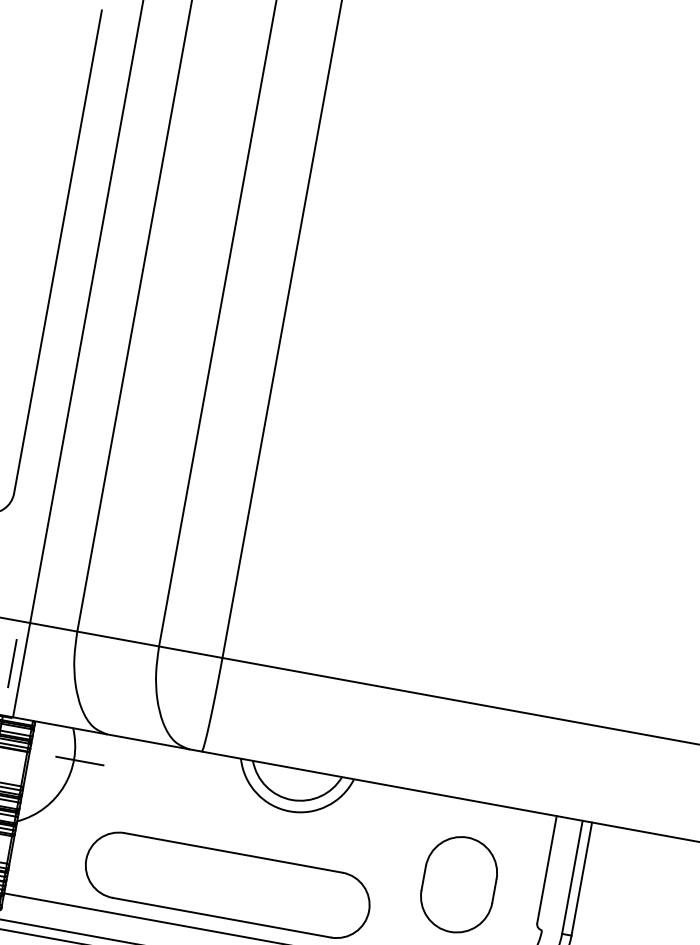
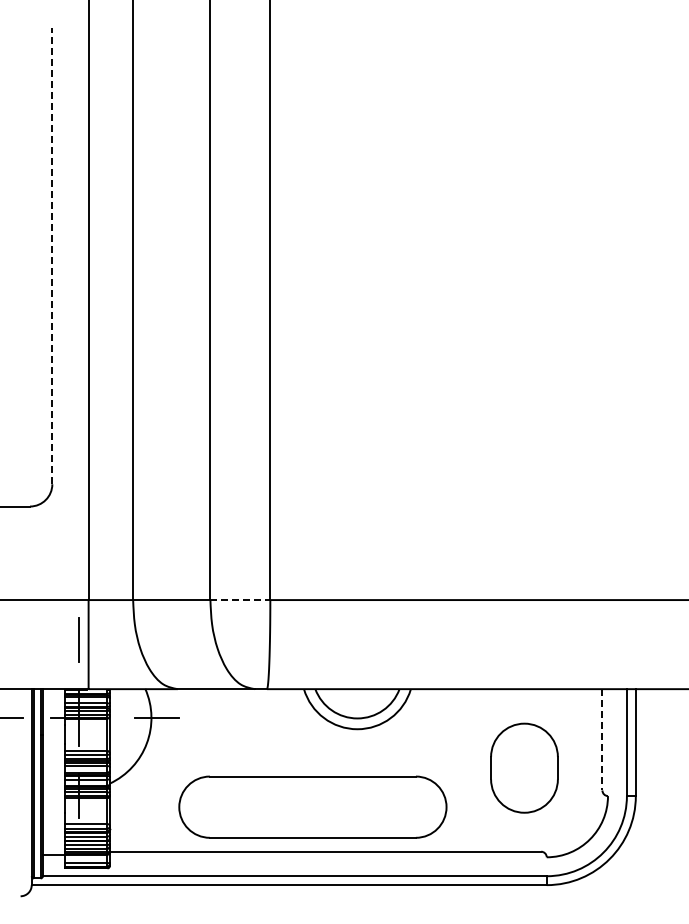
line: (58, 251) -> (52, 255), solid -> dashed
line: (190, 652) -> (240, 600), solid -> dashed
line: (547, 869) -> (602, 739), solid -> dashed

